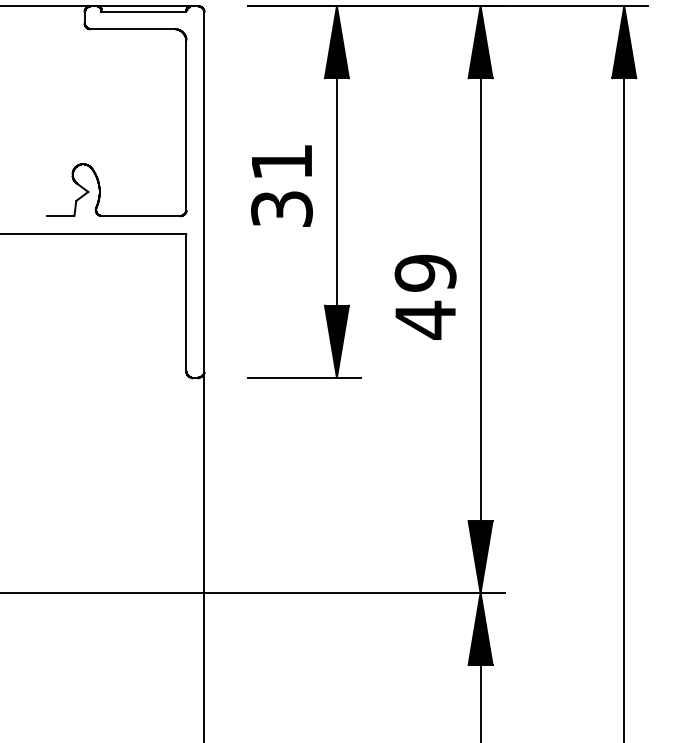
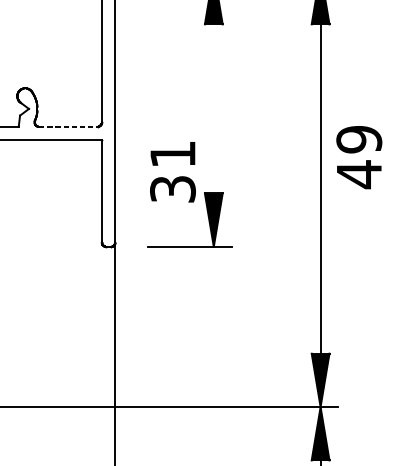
text: (281, 185) -> (172, 171), moved
line: (336, 191) -> (213, 108), removed
line: (141, 215) -> (68, 126), solid -> dashed
text: (425, 296) -> (359, 156), moved

